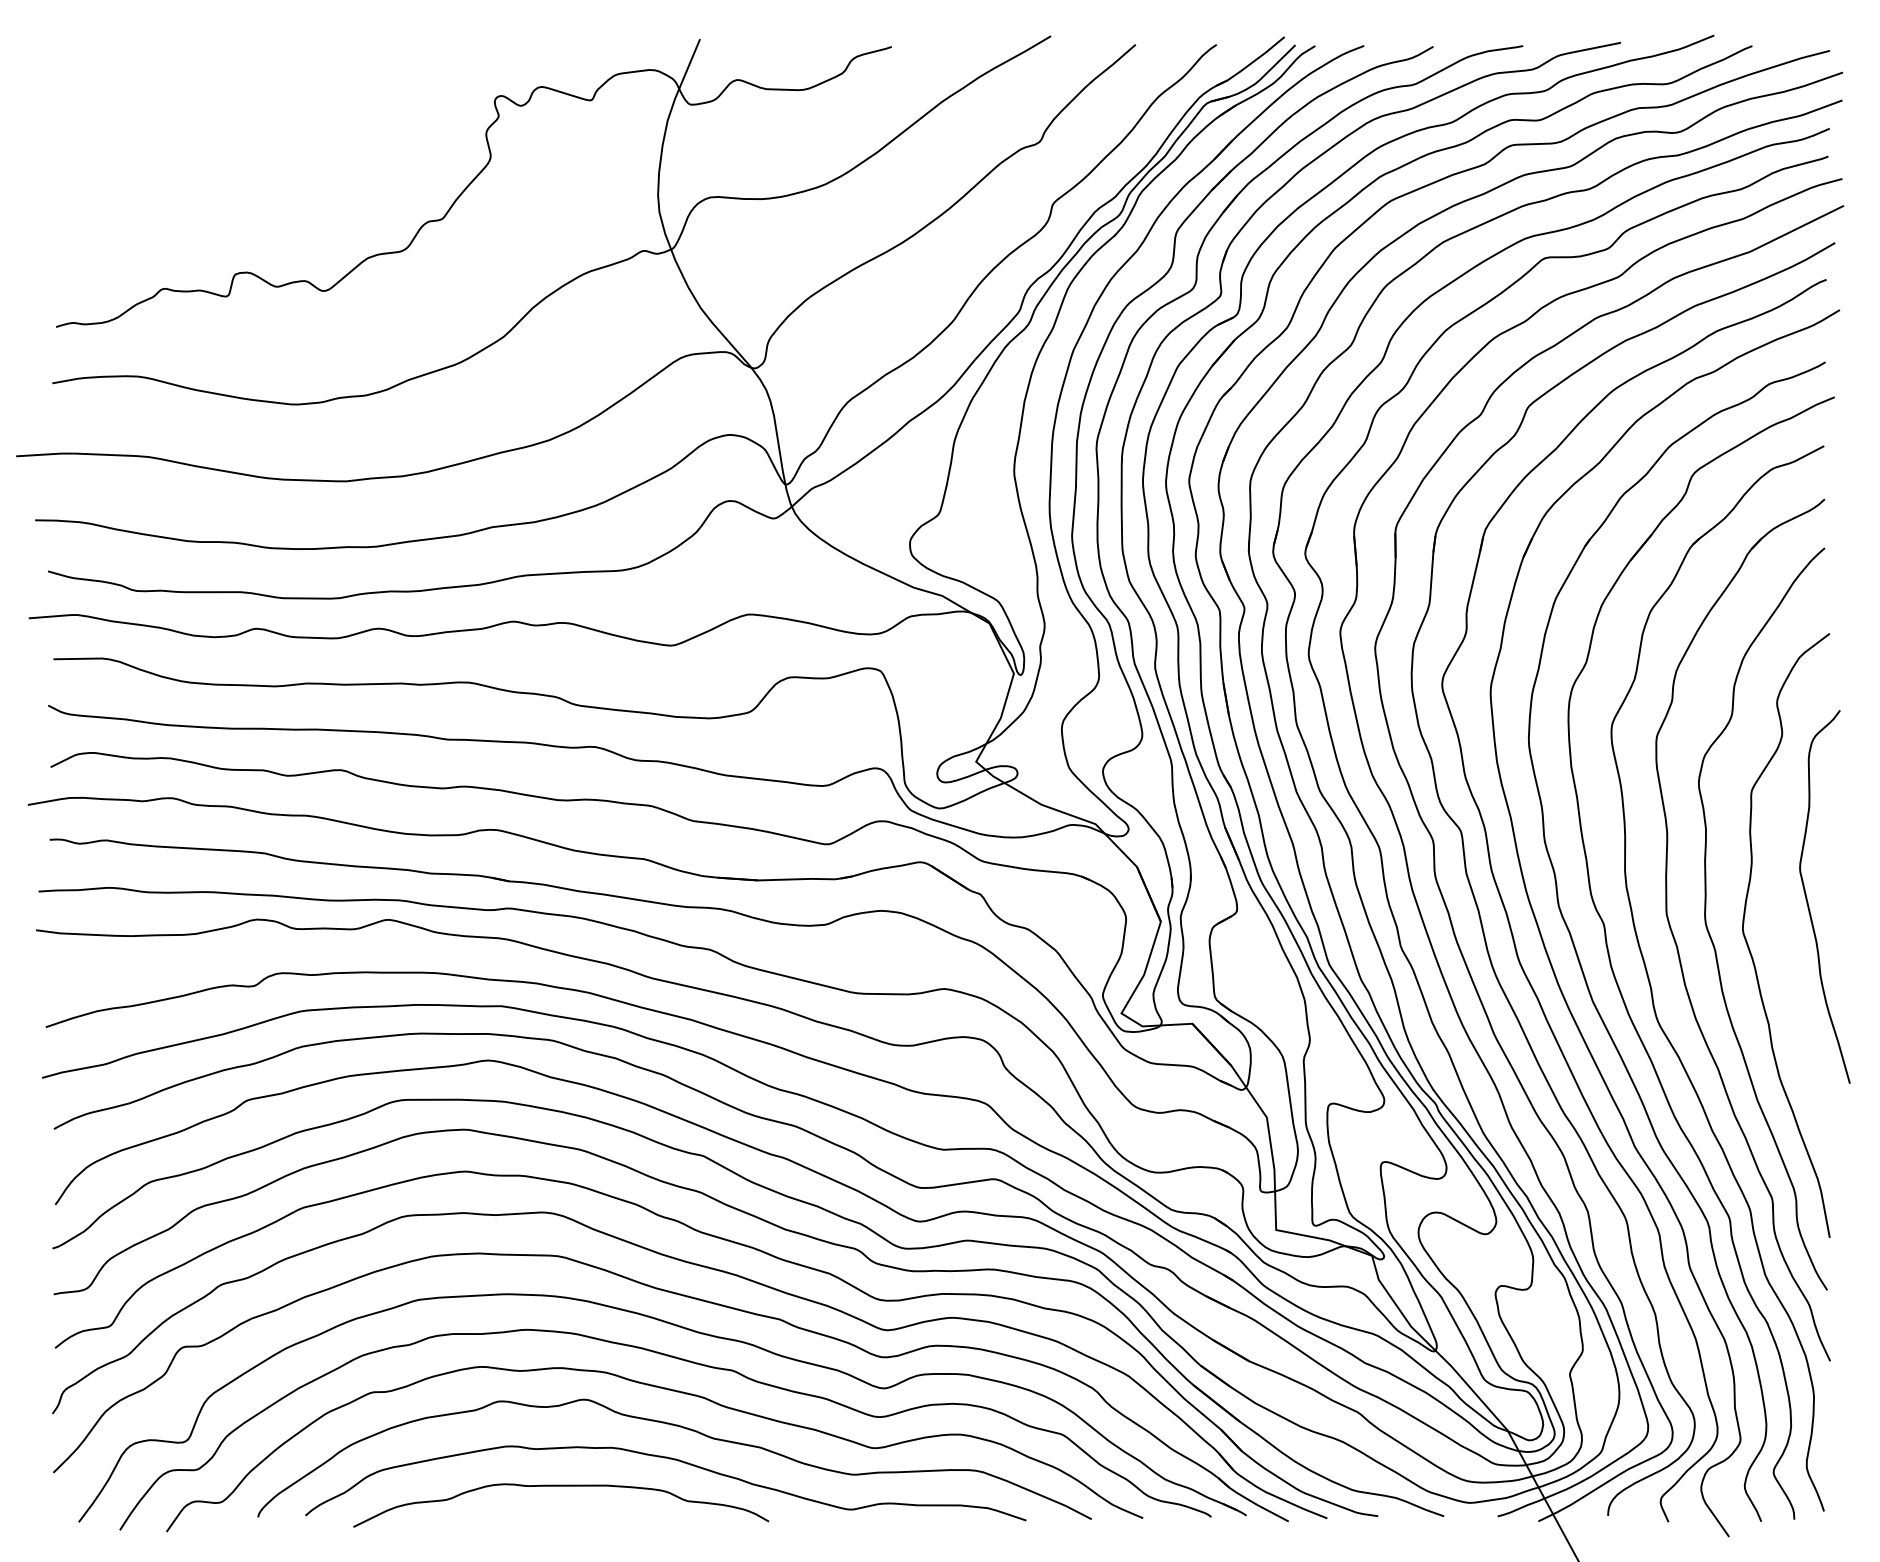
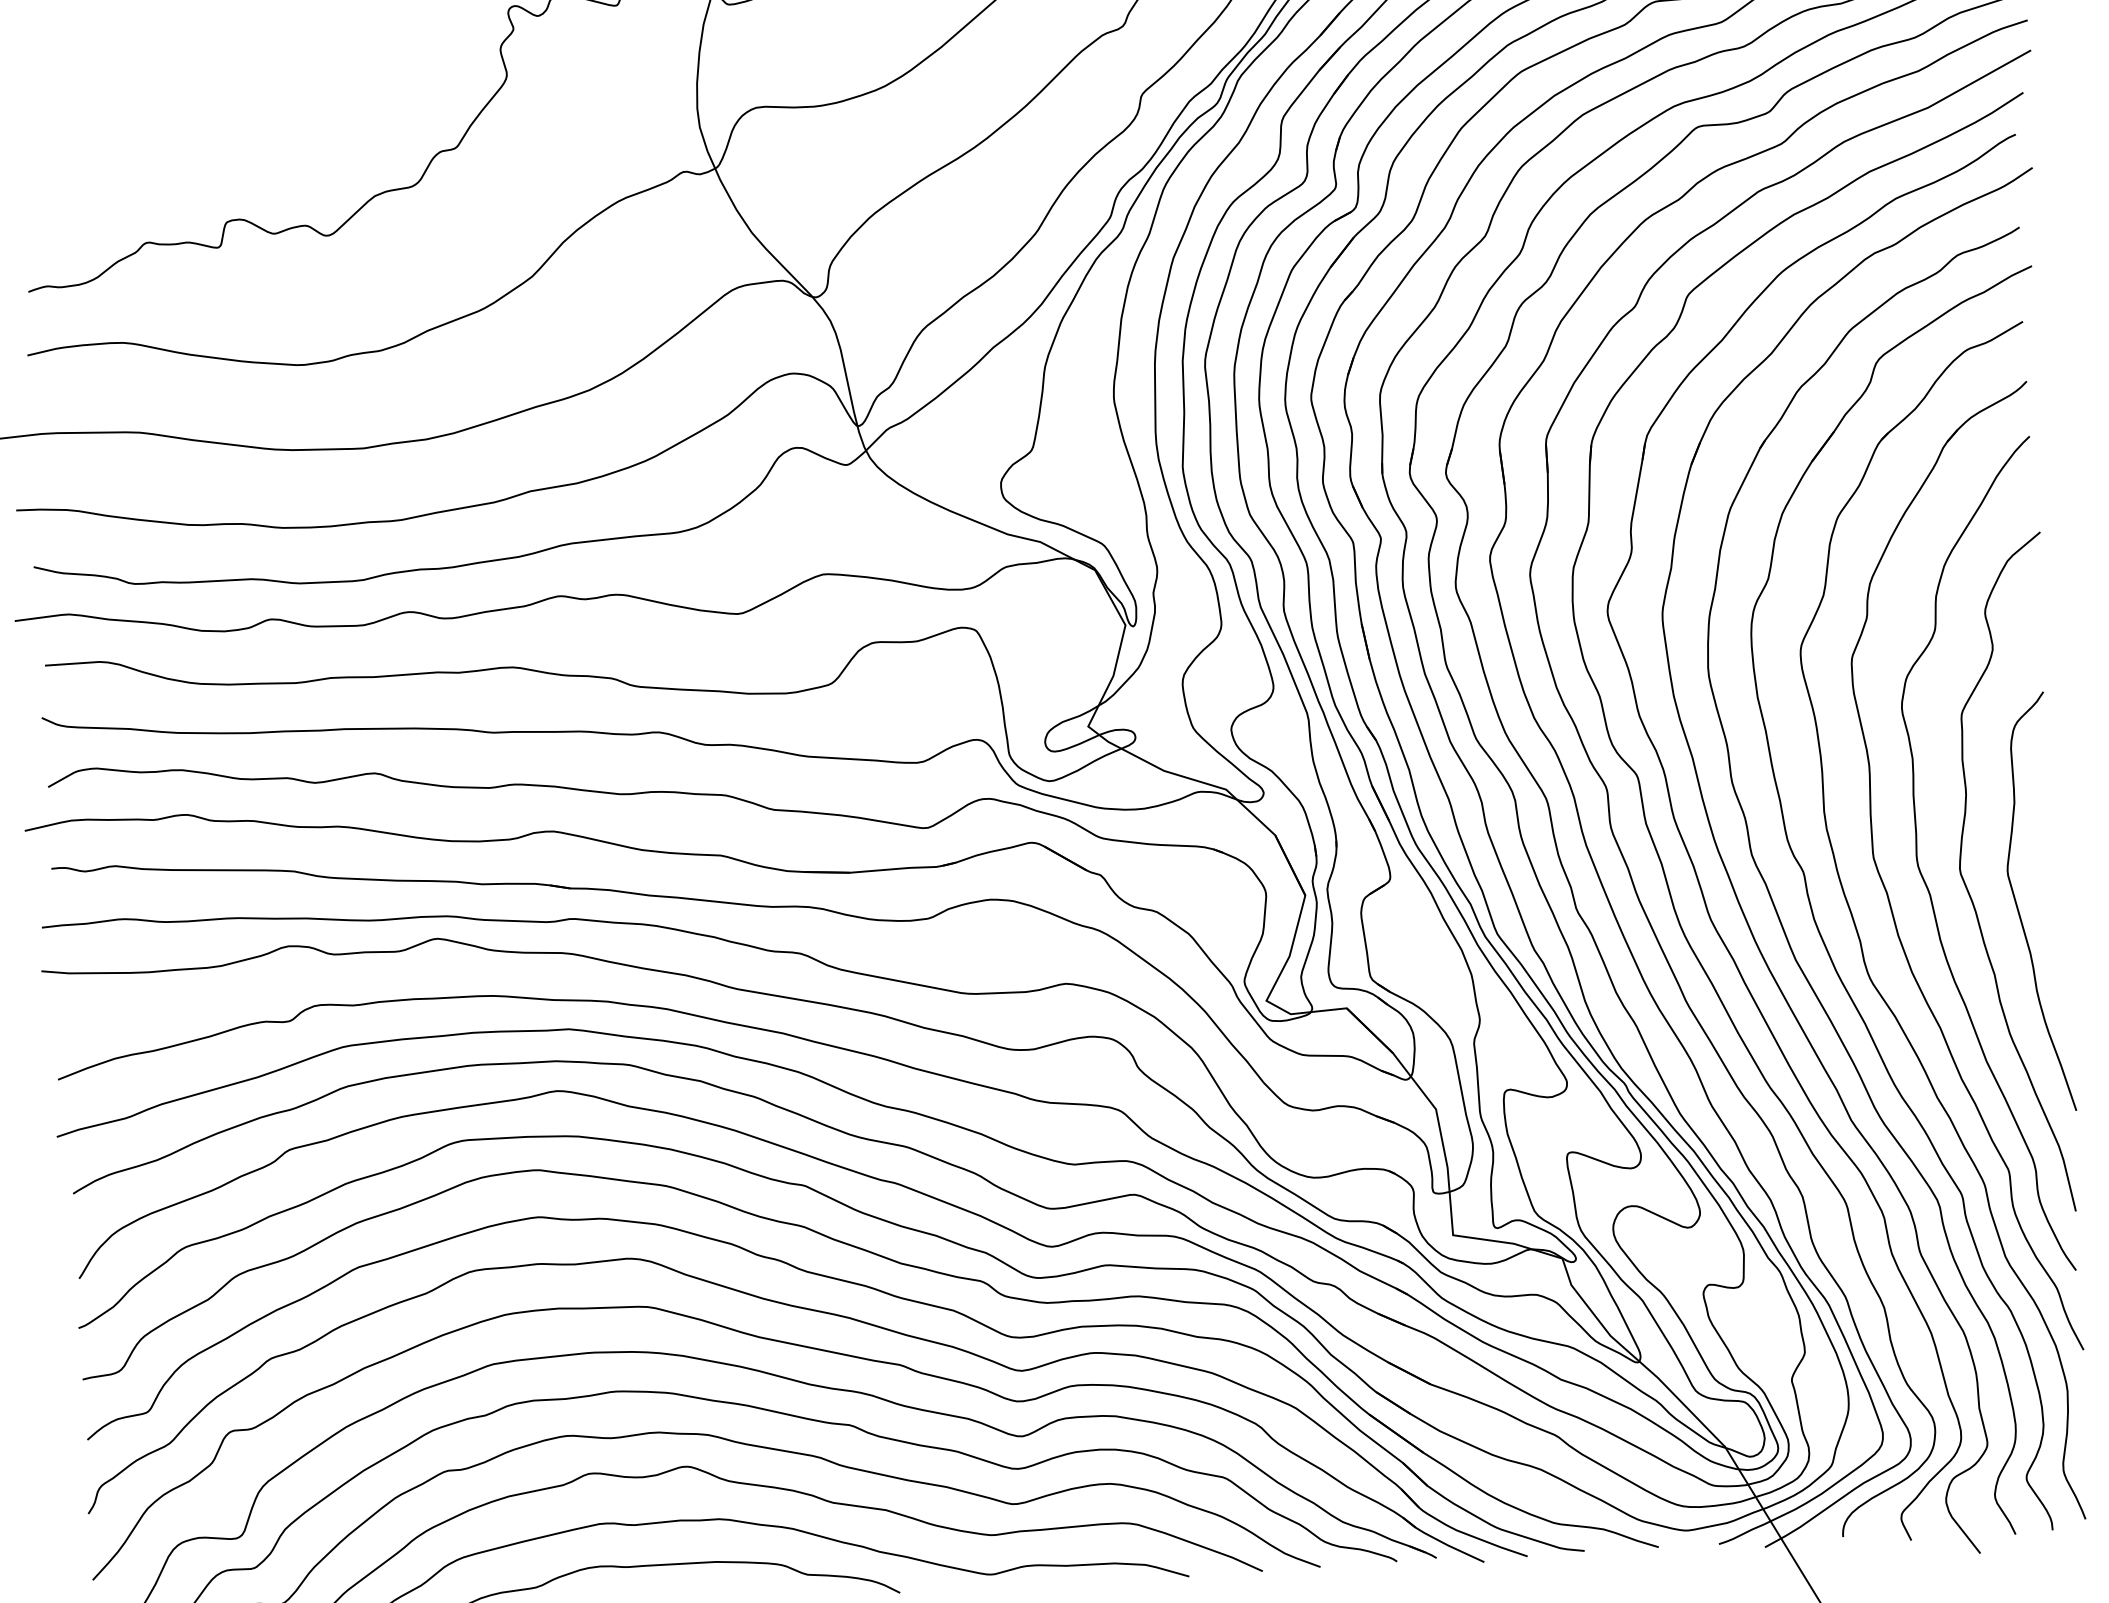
curve: (1808, 901) -> (2019, 908), moved

